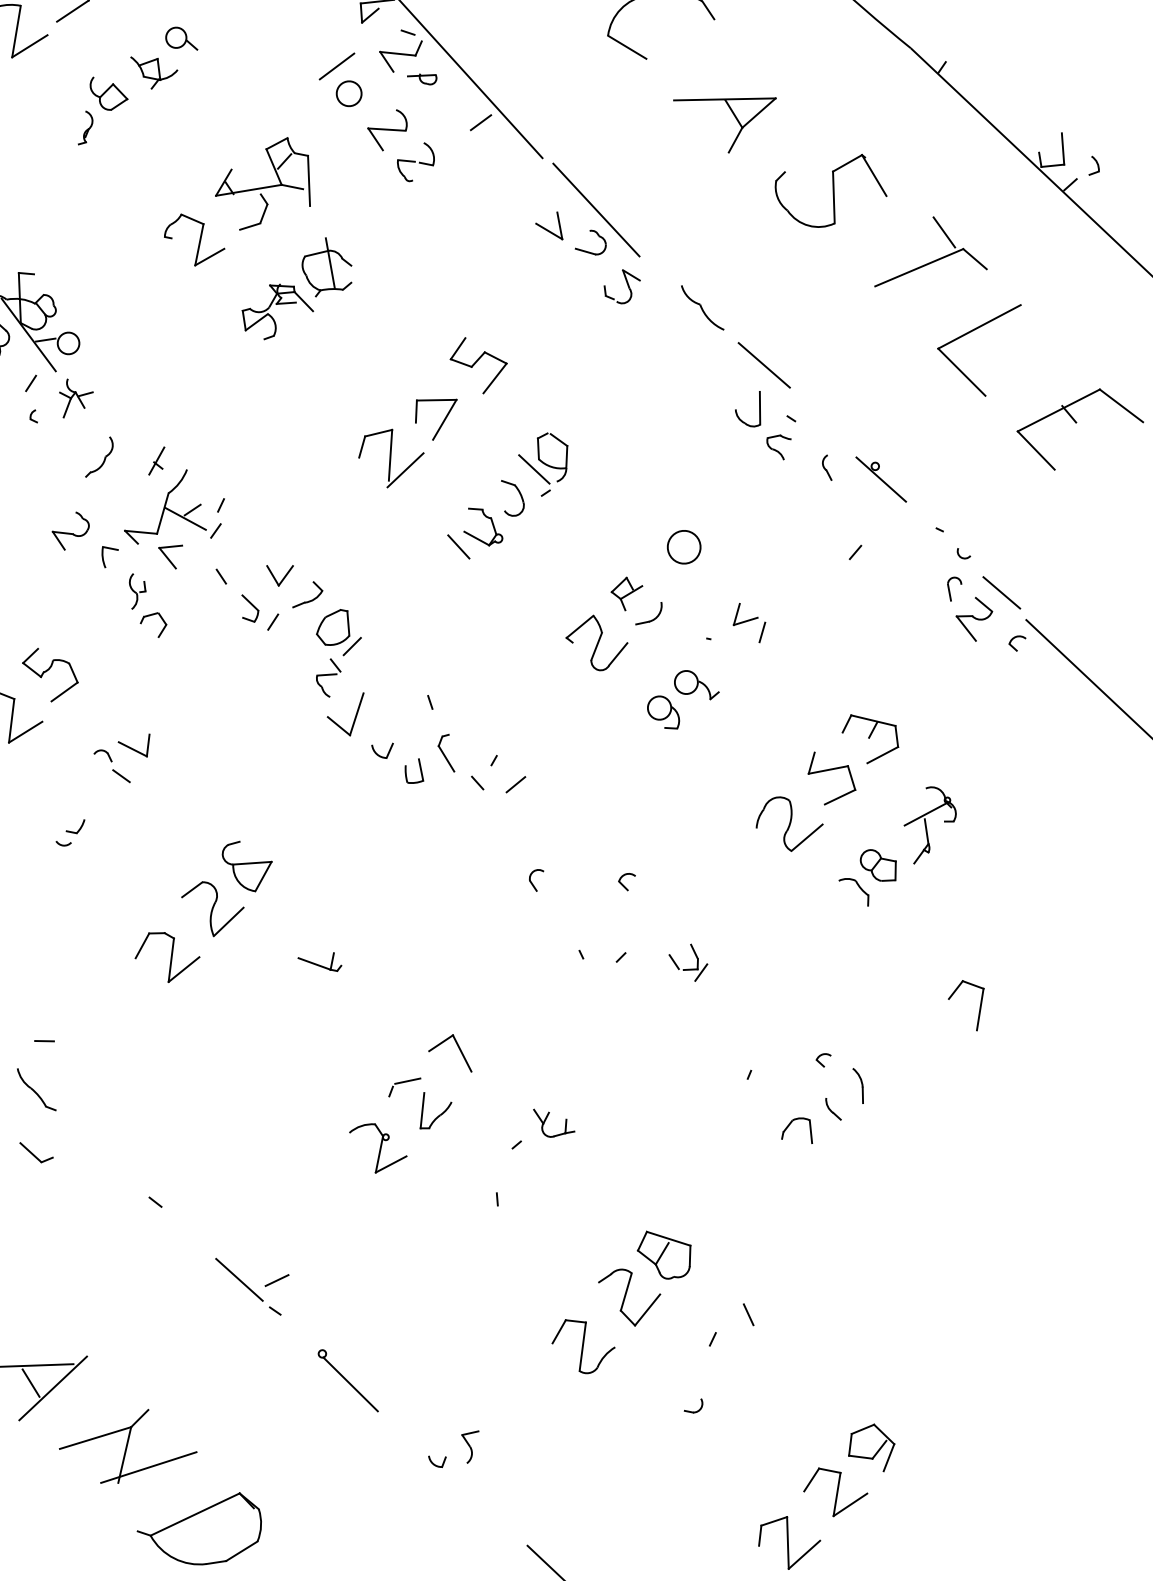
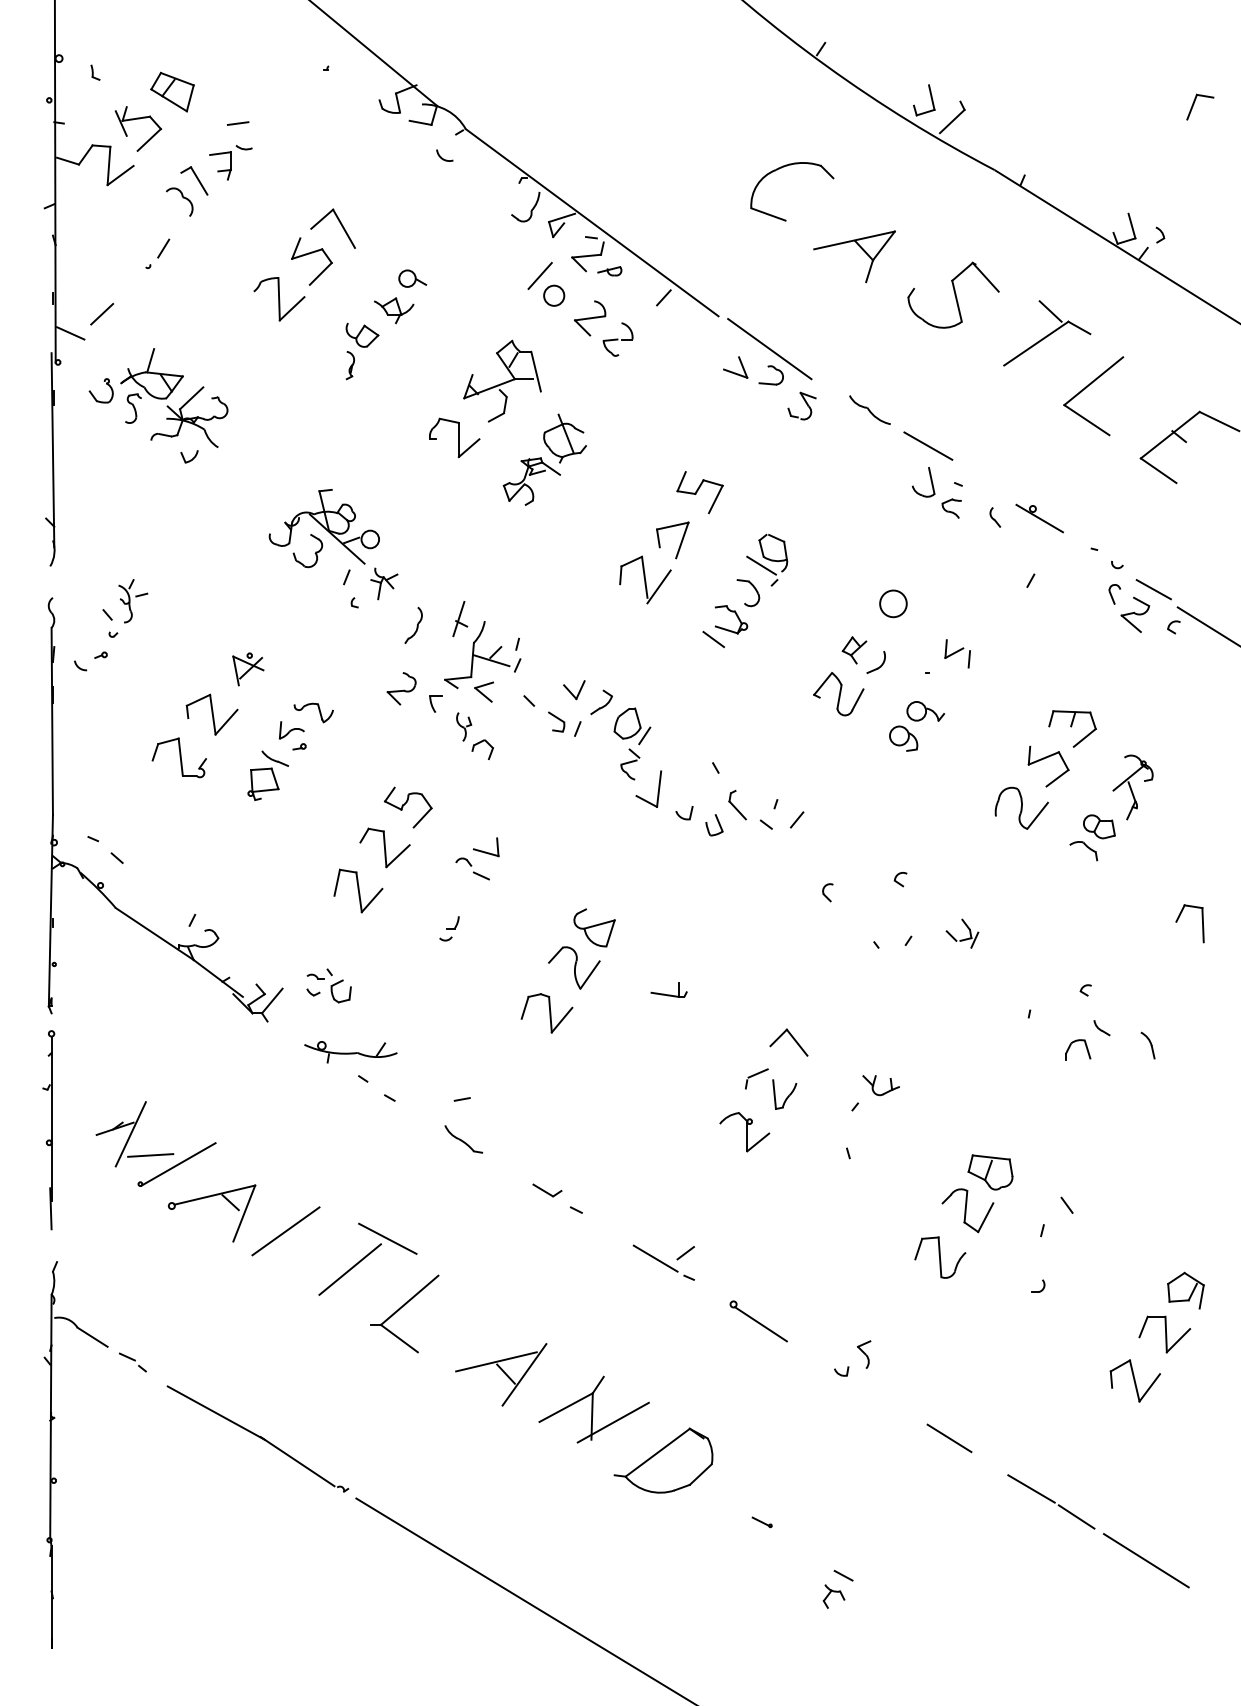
part: (158, 461) -> (460, 619), size x1.43
part: (857, 1085) -> (1147, 1045), moved
part: (36, 1153) -> (547, 1190), moved

